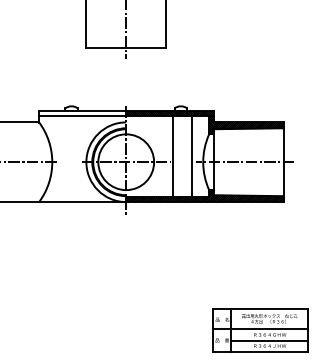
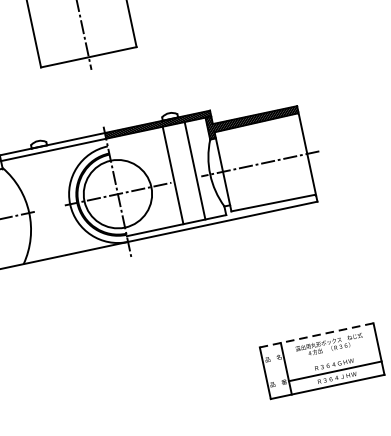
hatch: (205, 196) -> (221, 215), removed
line: (260, 308) -> (316, 335), solid -> dashed
line: (260, 329) -> (321, 360), removed

